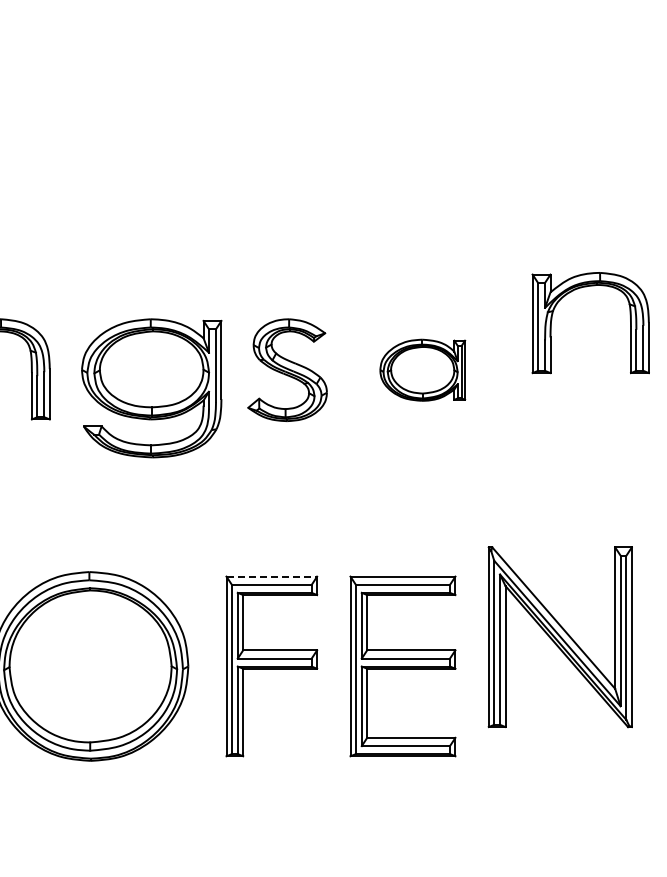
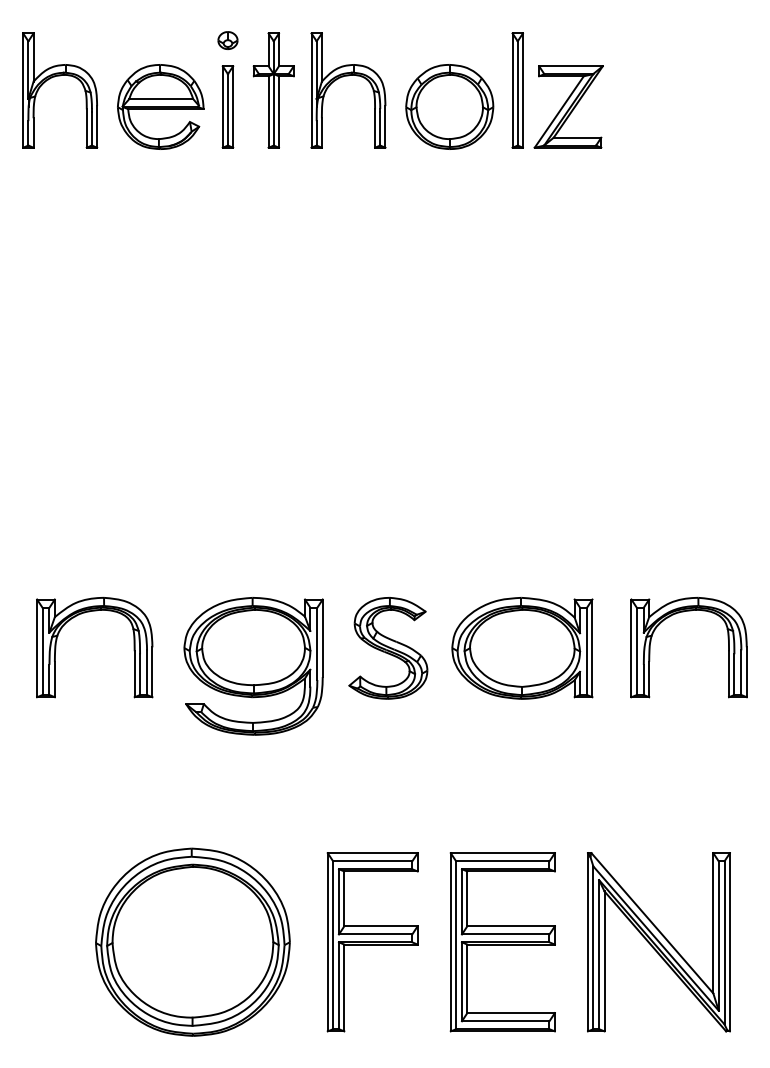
part: (581, 288) -> (679, 613), moved
part: (422, 370) -> (522, 648), size x1.67
line: (271, 576) -> (372, 853), dashed -> solid
part: (559, 637) -> (658, 942), moved

